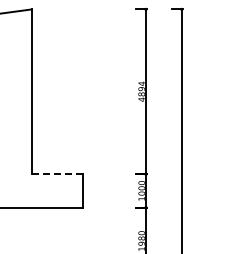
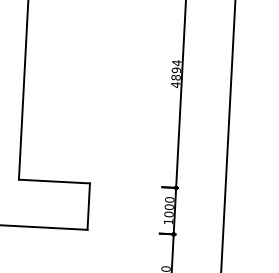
line: (57, 174) -> (54, 182), dashed -> solid

